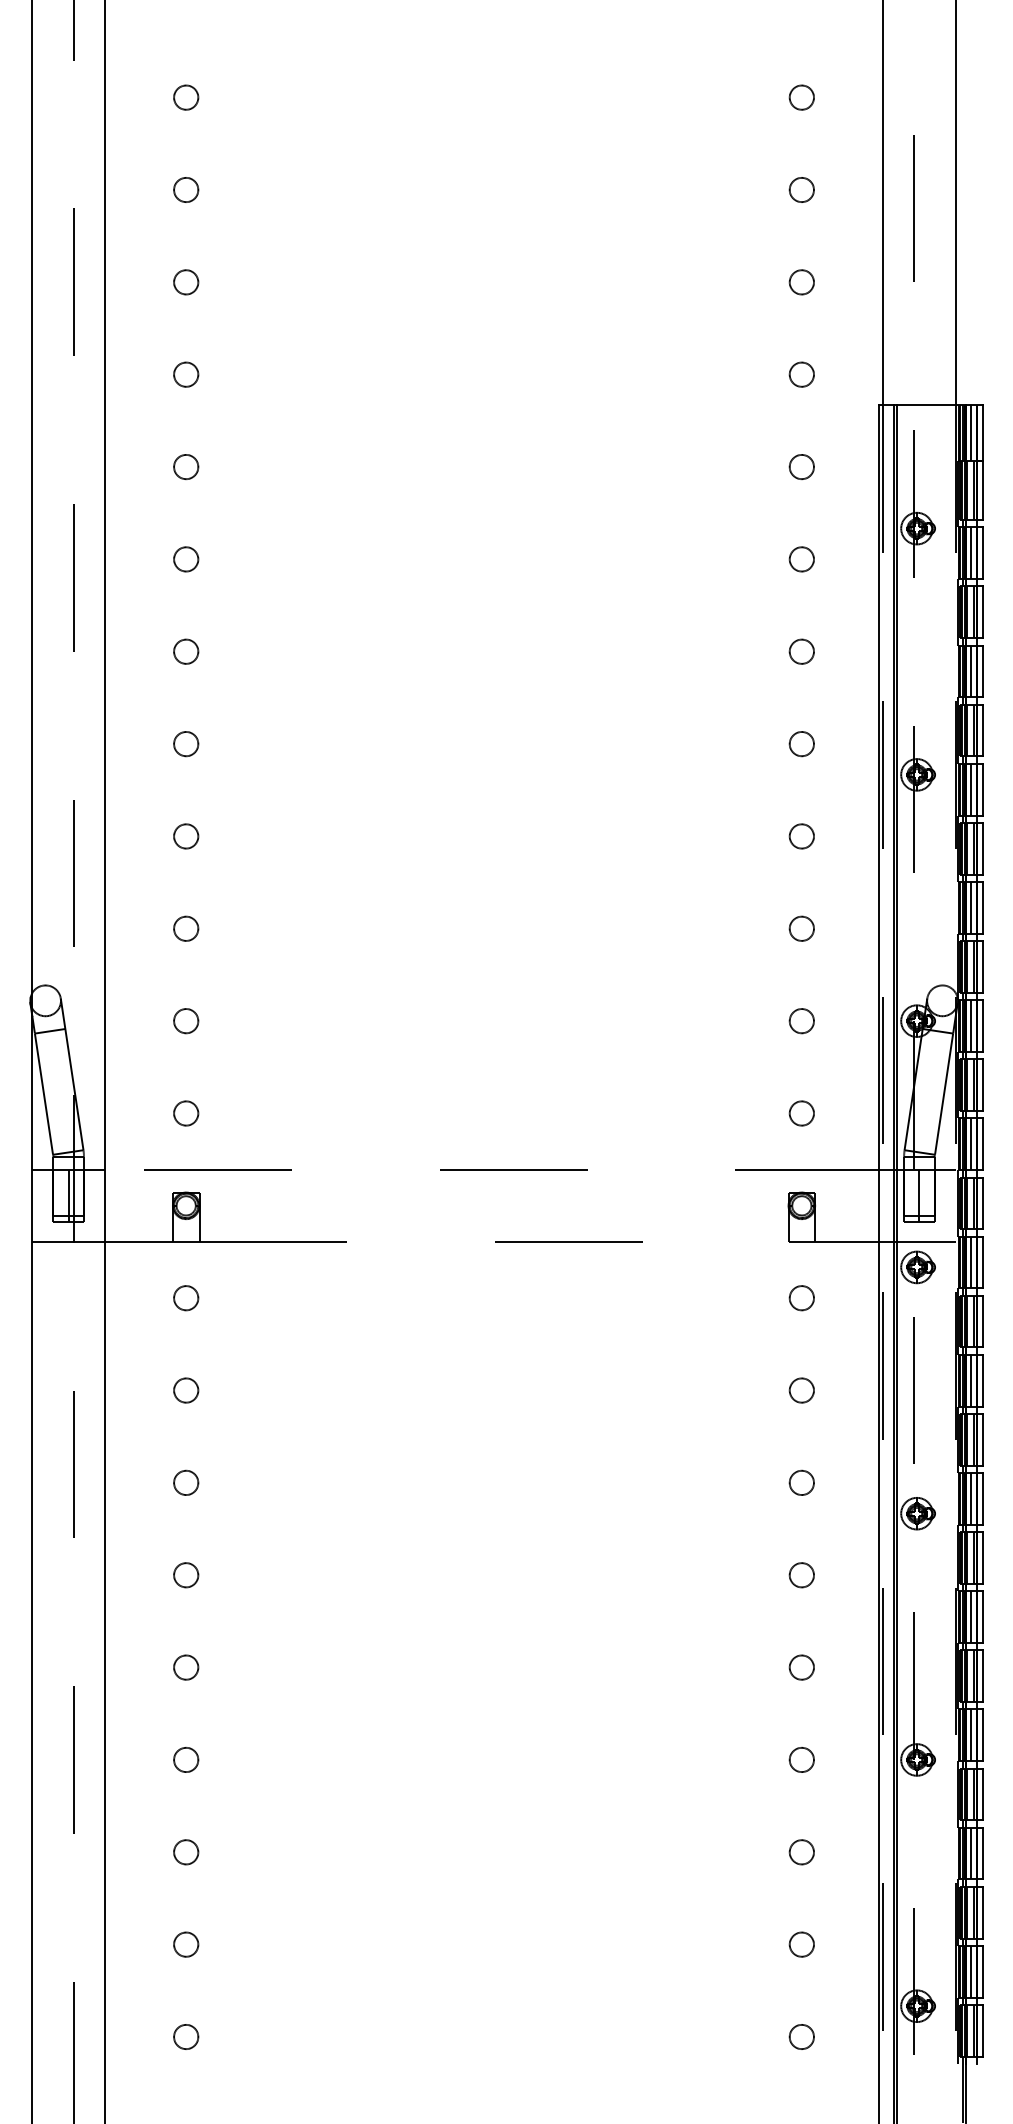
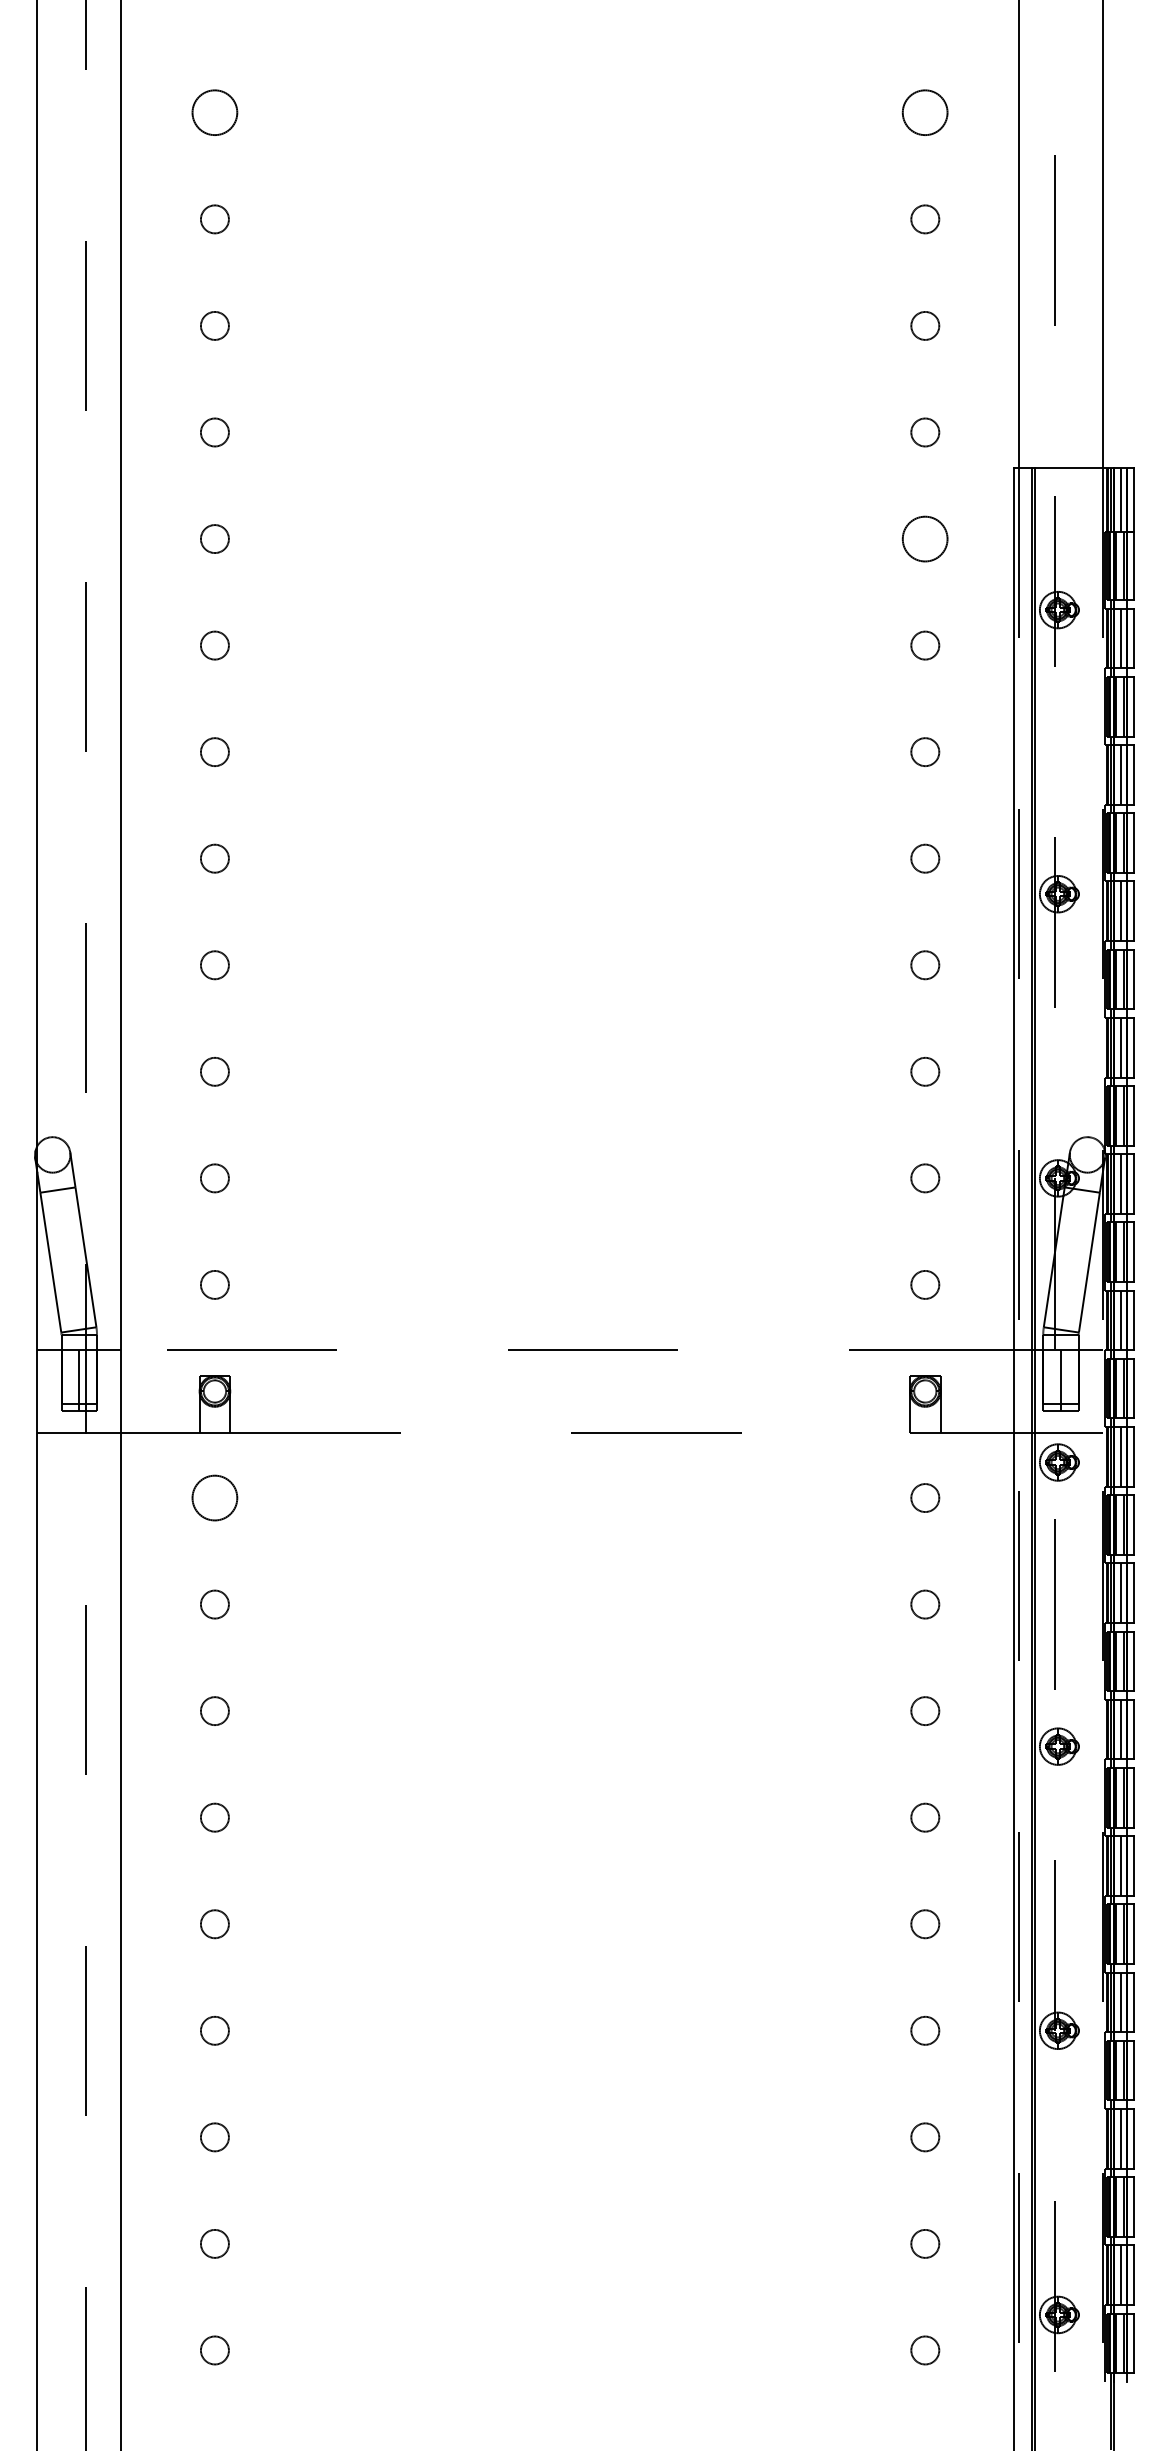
part: (185, 97) -> (214, 112), size x1.6
part: (802, 97) -> (925, 112), size x1.6
part: (802, 466) -> (925, 538), size x1.6
part: (185, 1297) -> (214, 1497), size x1.6

